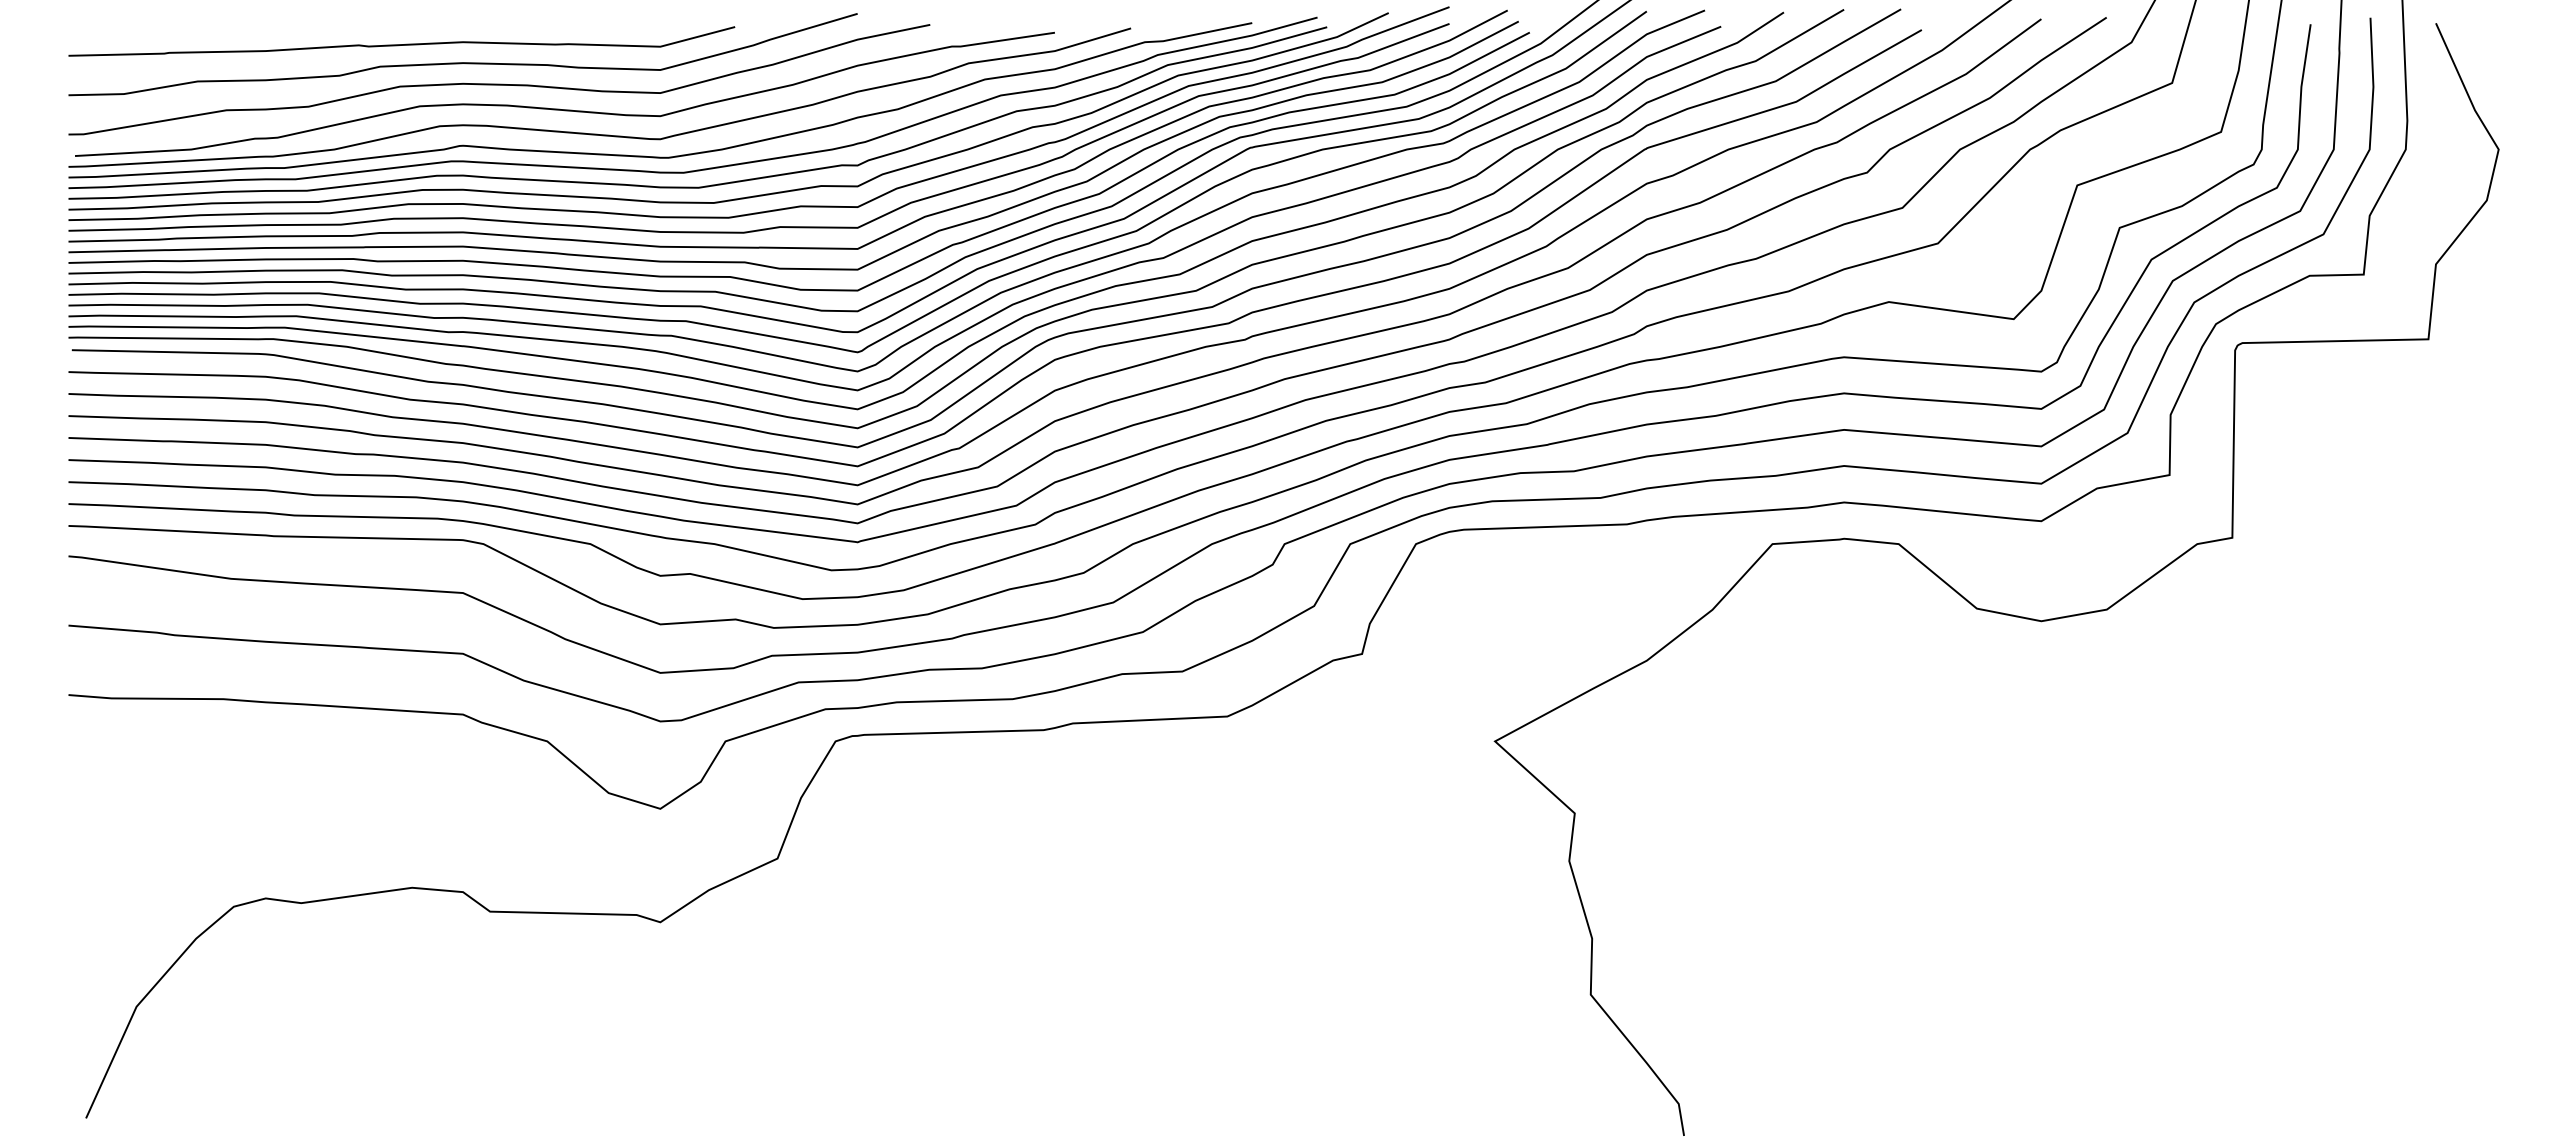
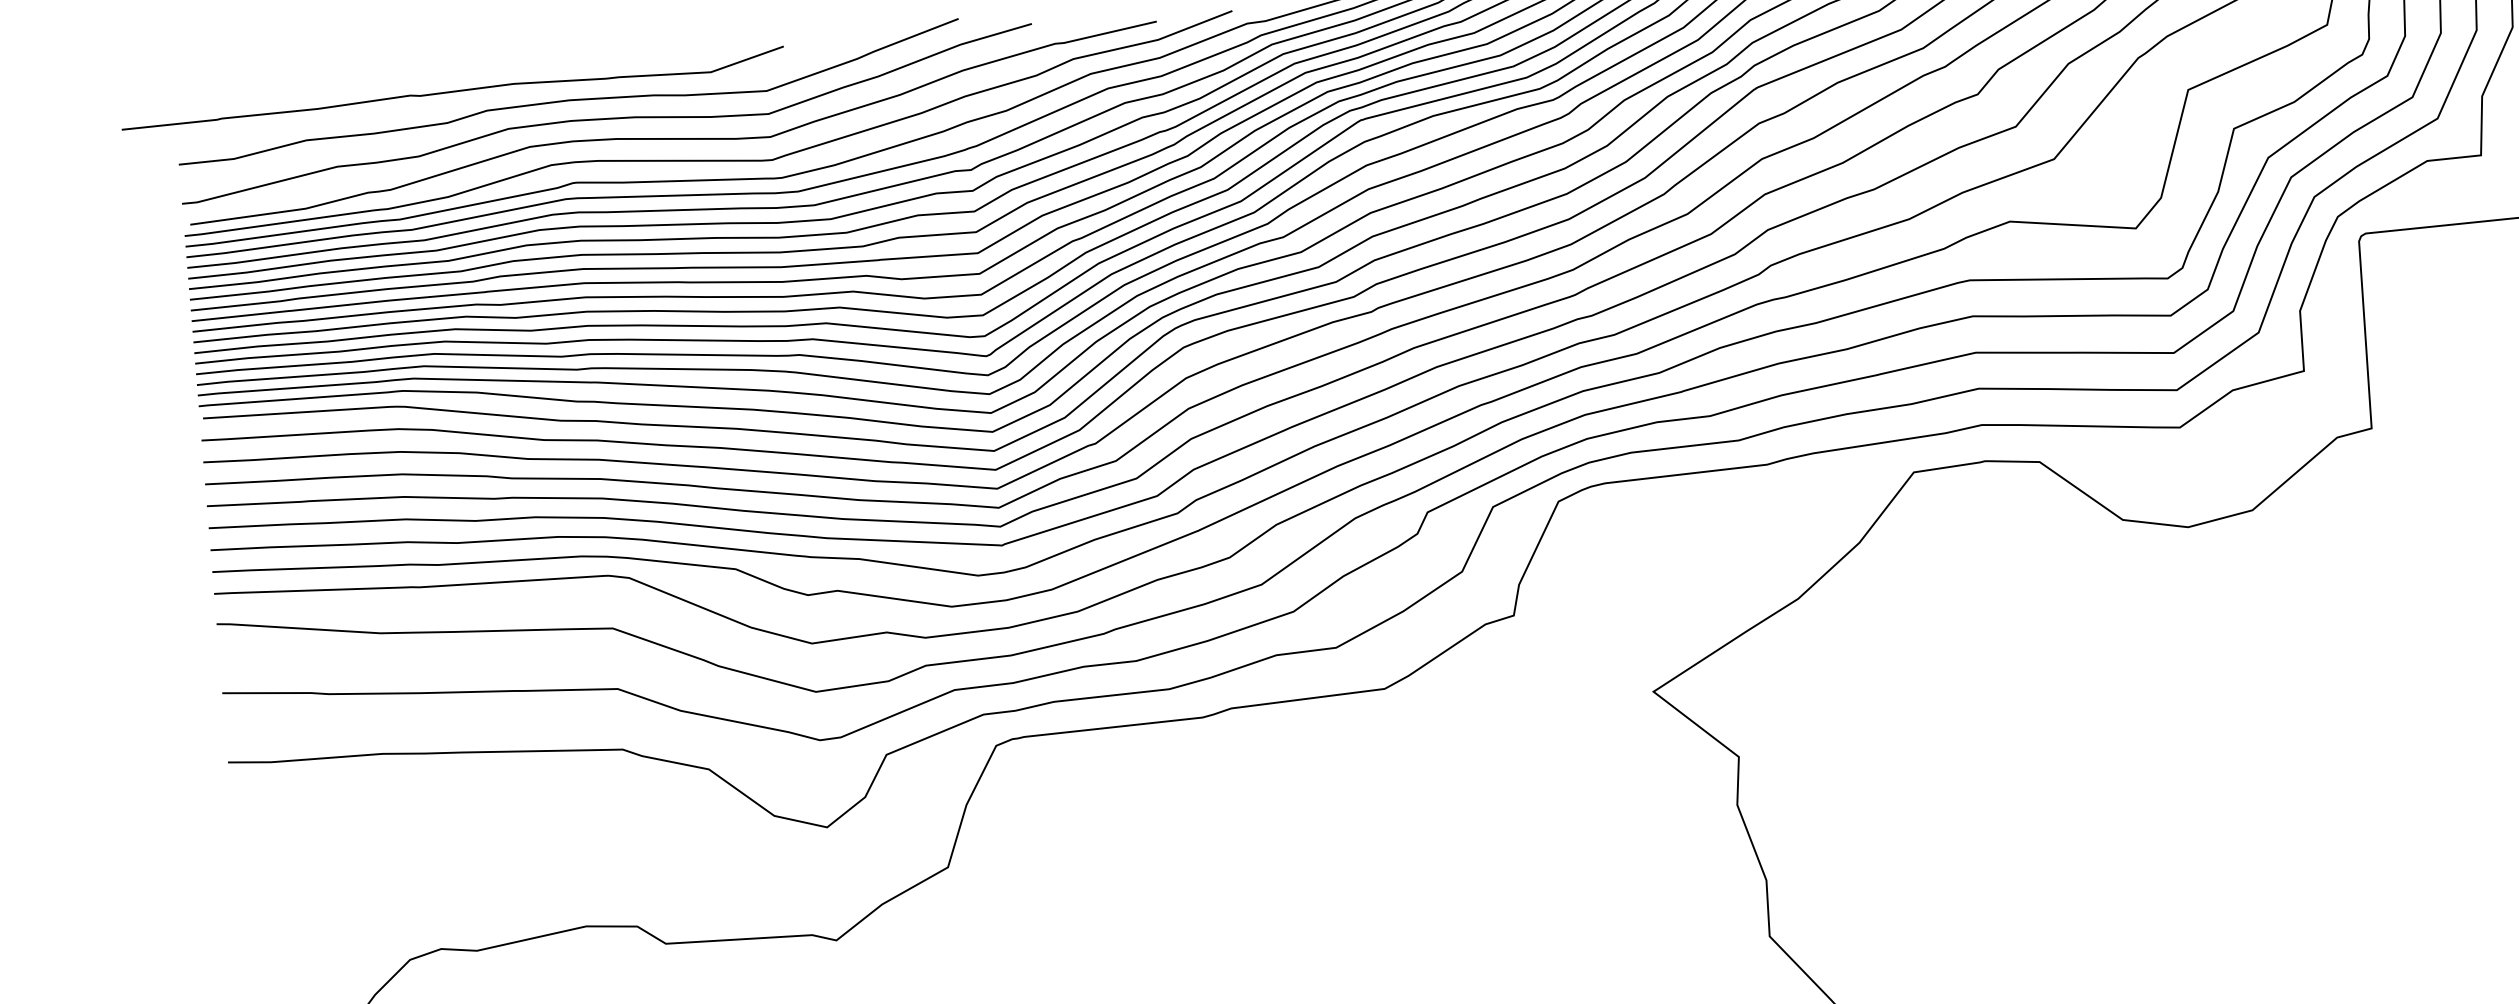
curve: (401, 44) -> (452, 91), moved

